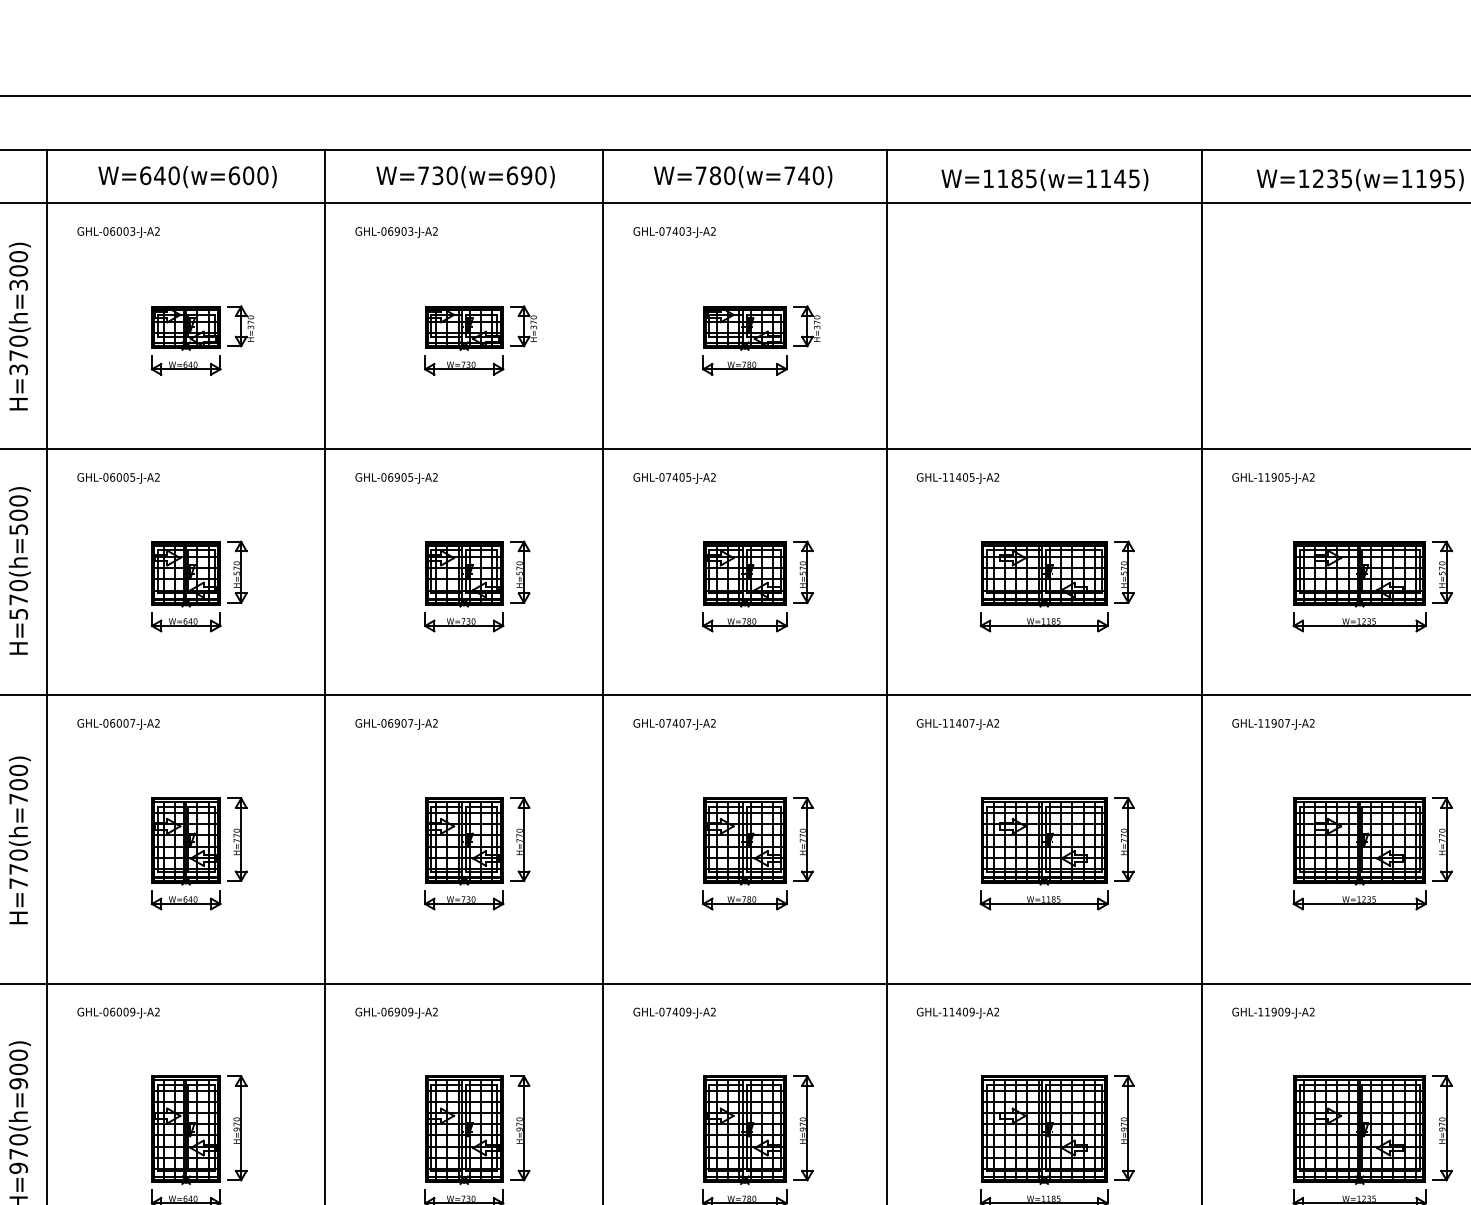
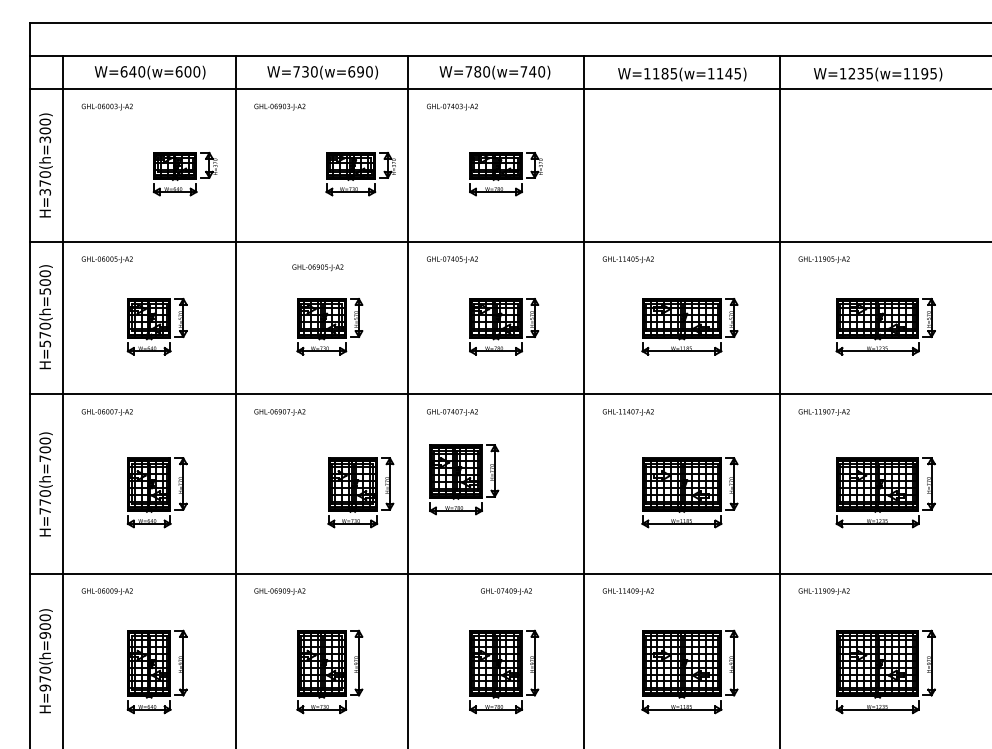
part: (201, 339) -> (184, 173), moved
part: (479, 341) -> (360, 174), moved
text: (396, 478) -> (317, 267), moved
part: (476, 853) -> (360, 492), moved
part: (758, 853) -> (464, 479), moved
text: (674, 1012) -> (506, 591), moved

